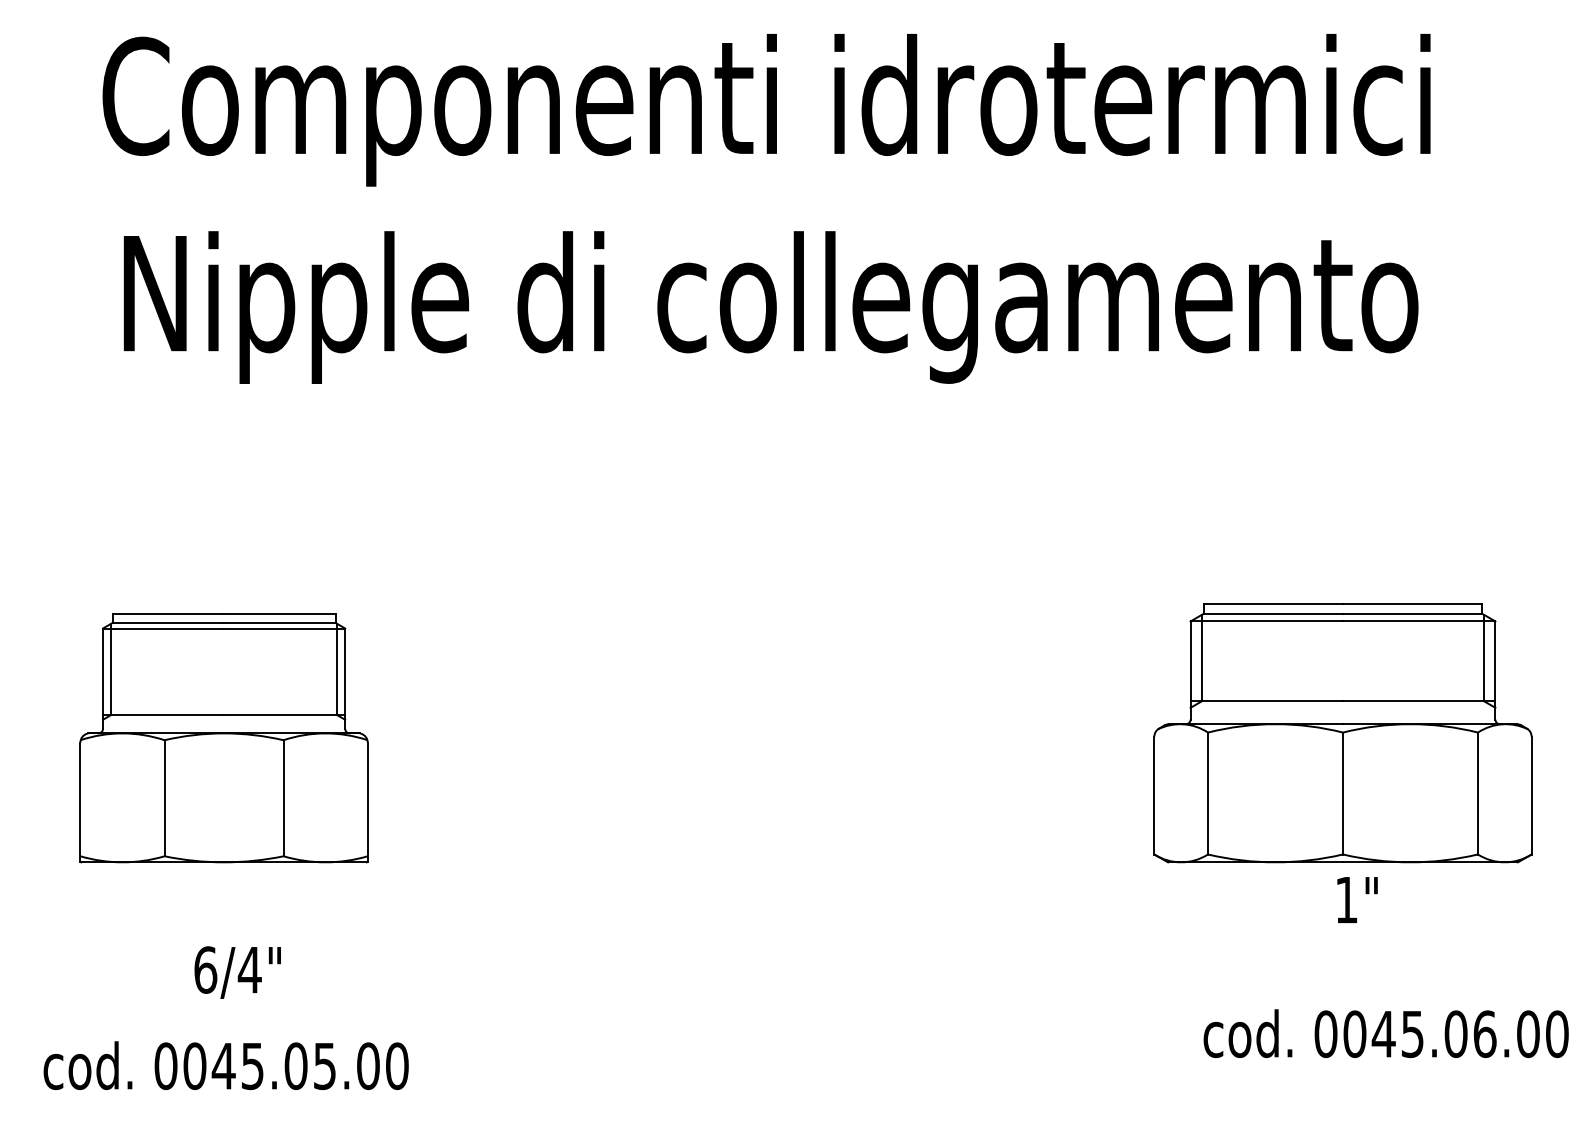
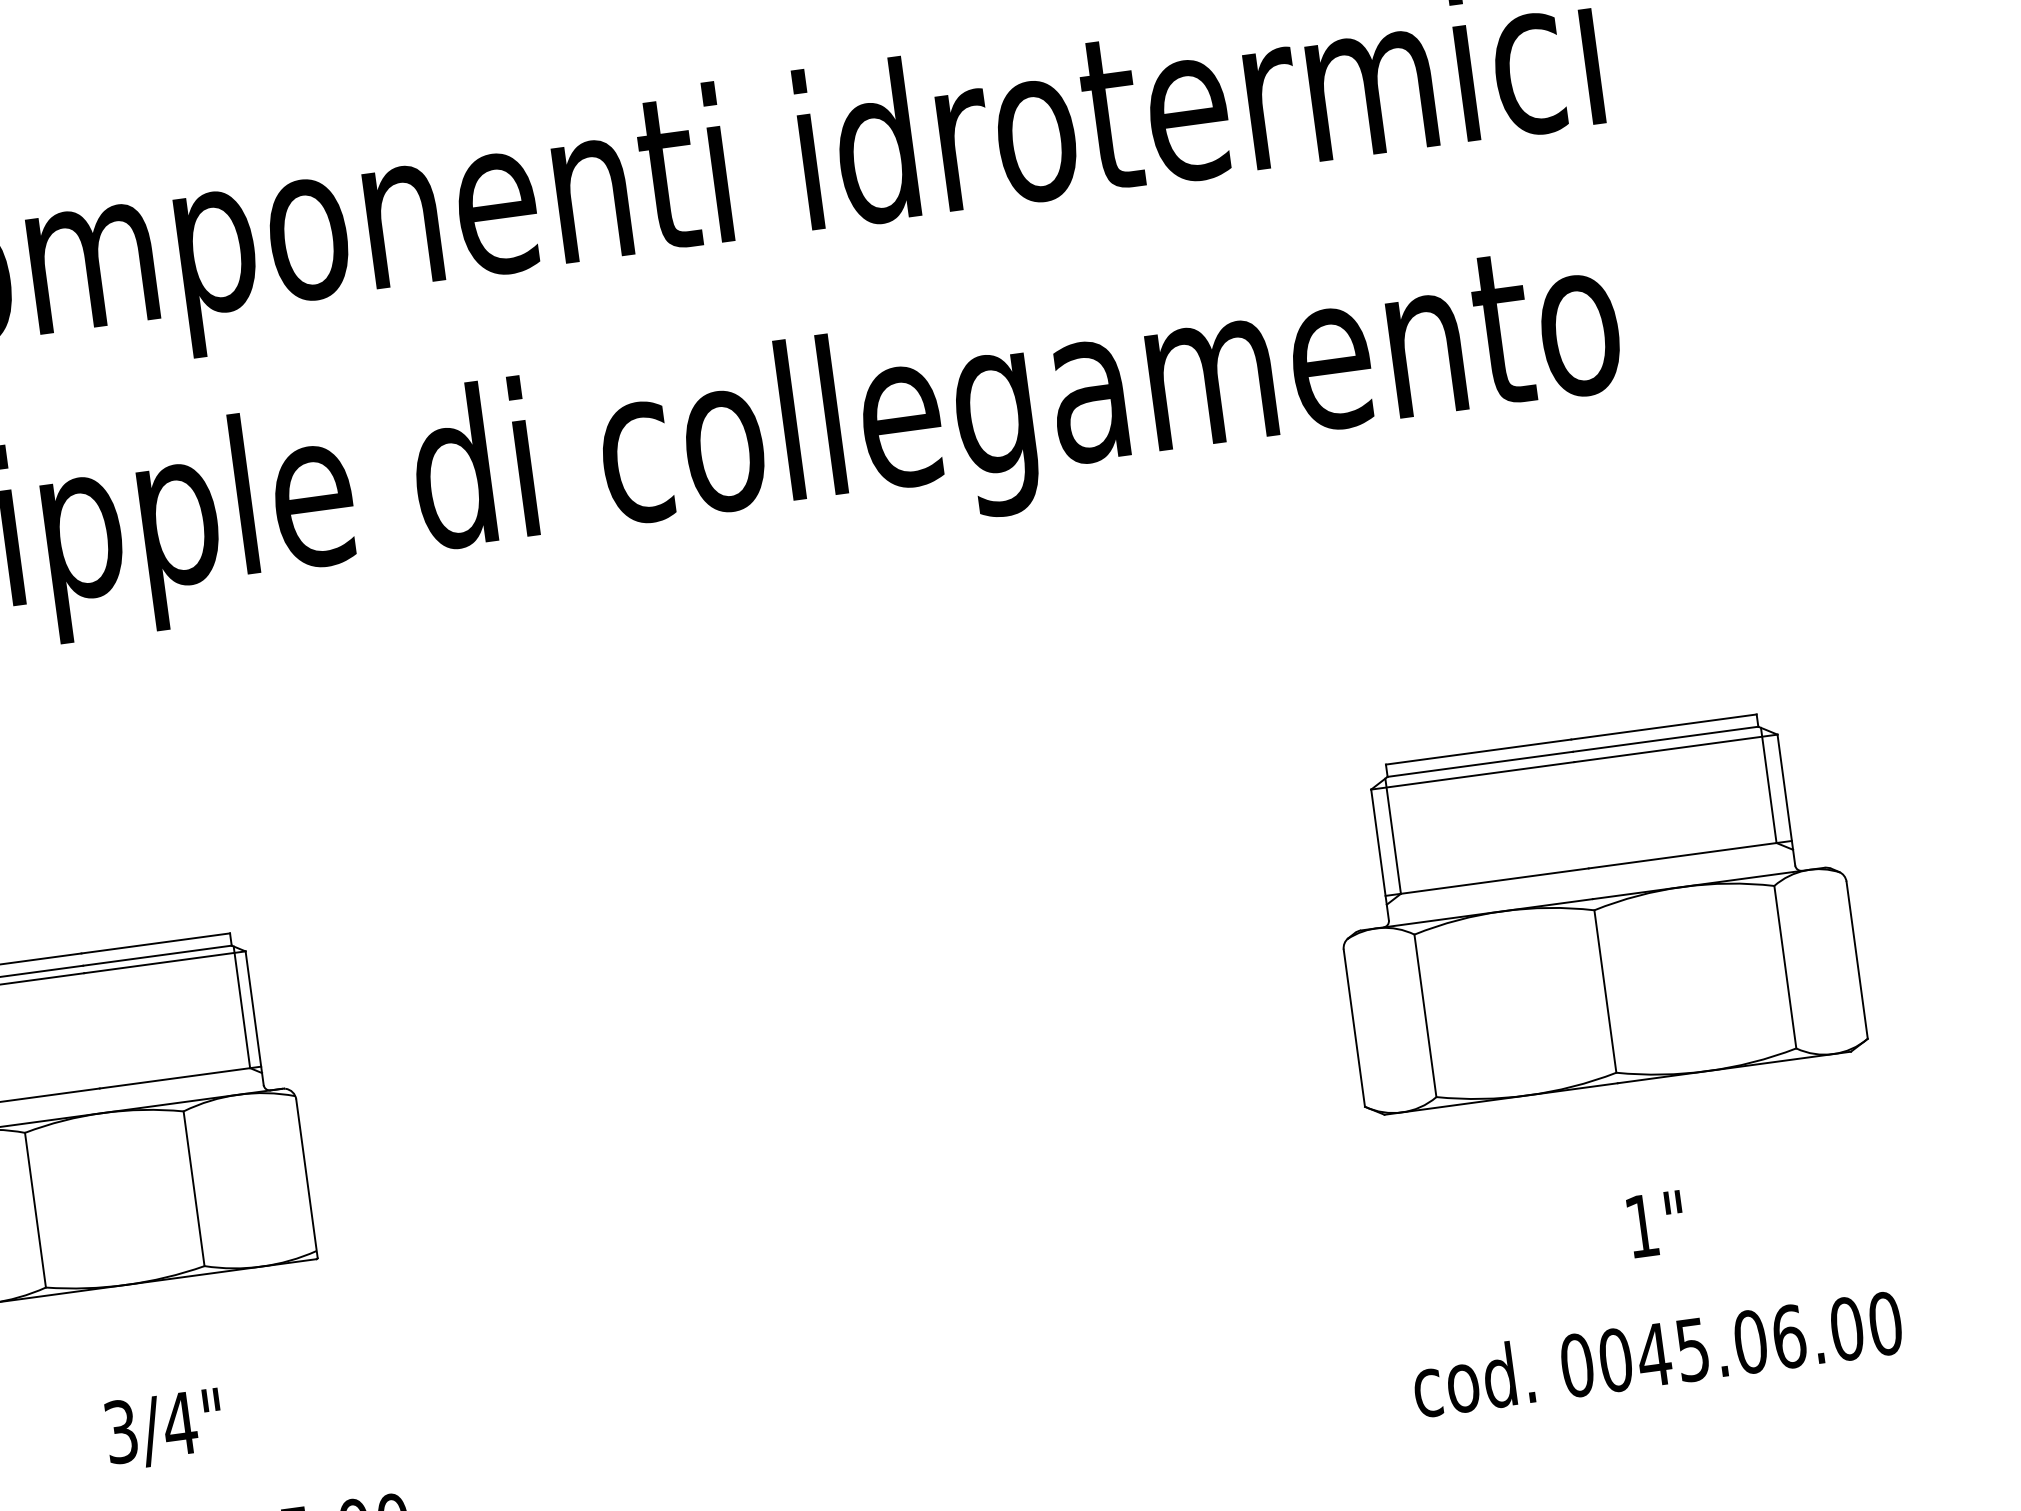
text: (1357, 899) -> (1656, 1223), moved
text: (205, 969) -> (120, 1431), 6/4" -> 3/4"
text: (1385, 1033) -> (1656, 1353), moved

